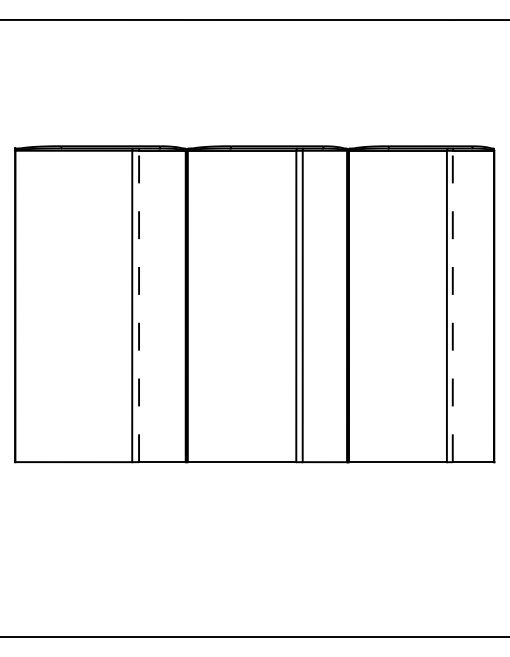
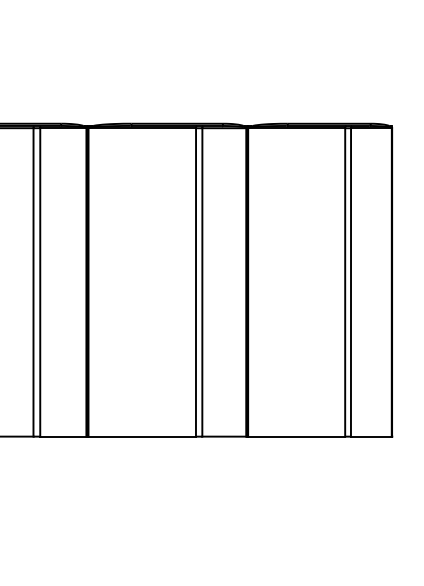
line: (139, 306) -> (40, 282), dashed -> solid
line: (452, 306) -> (350, 282), dashed -> solid

